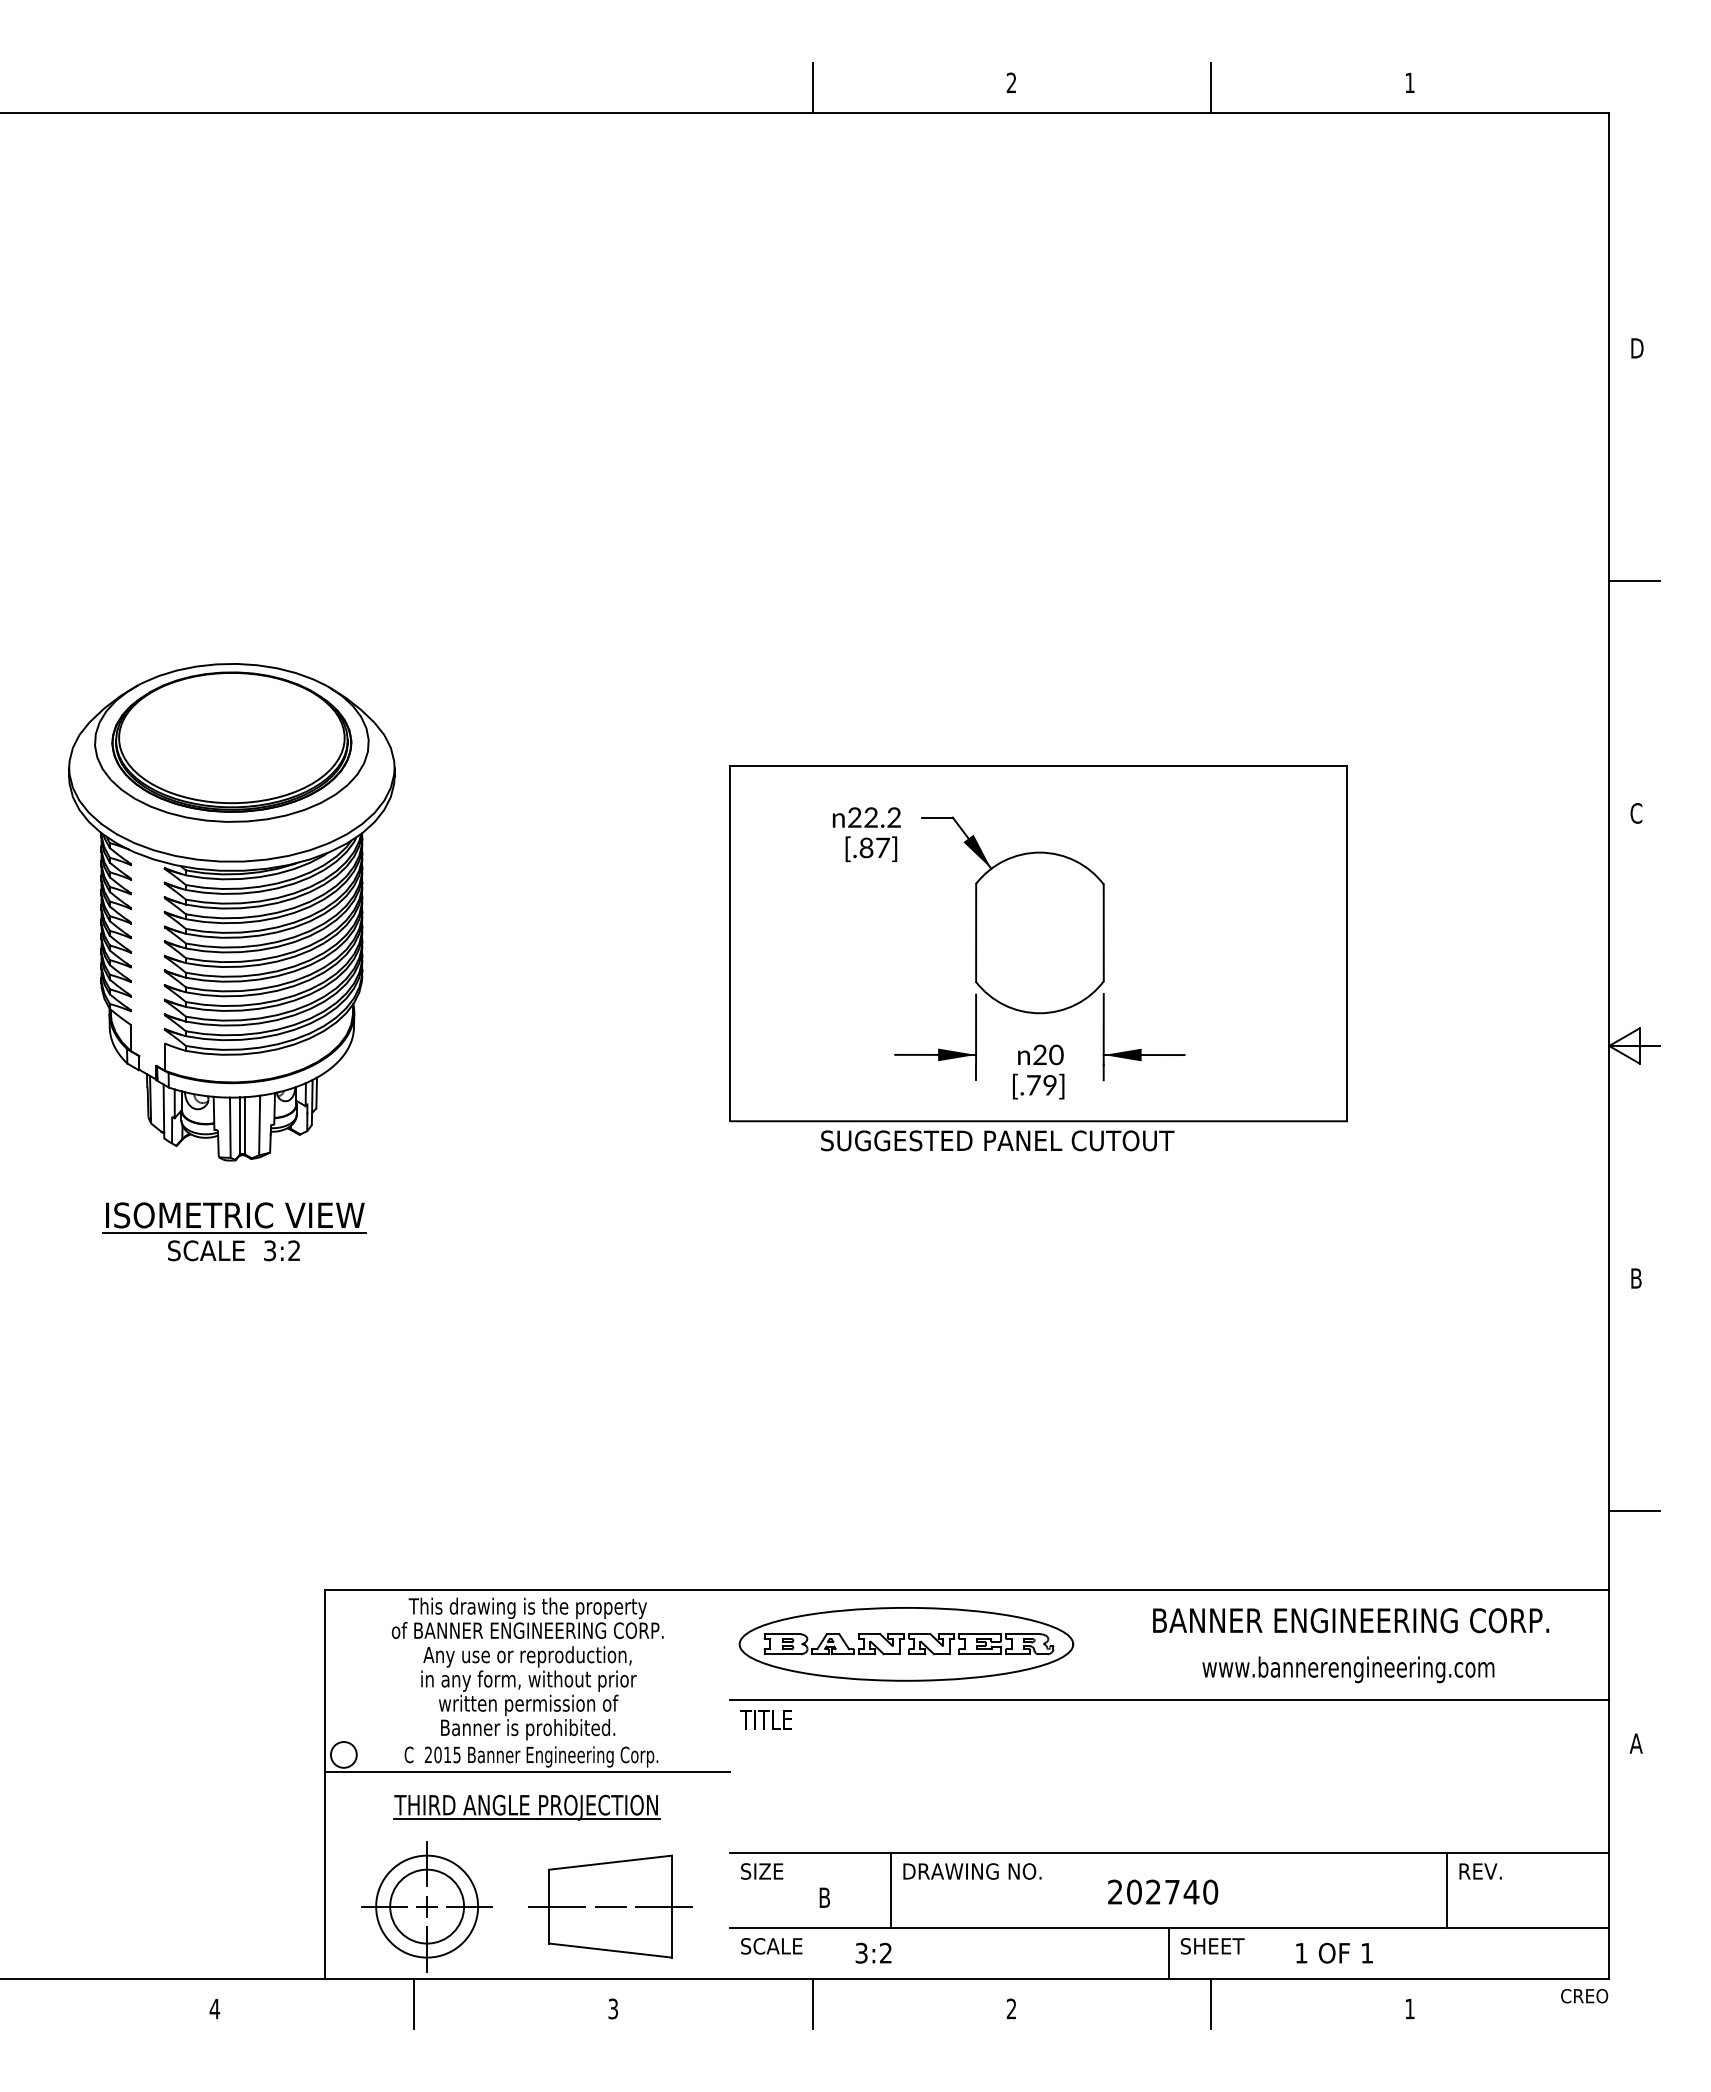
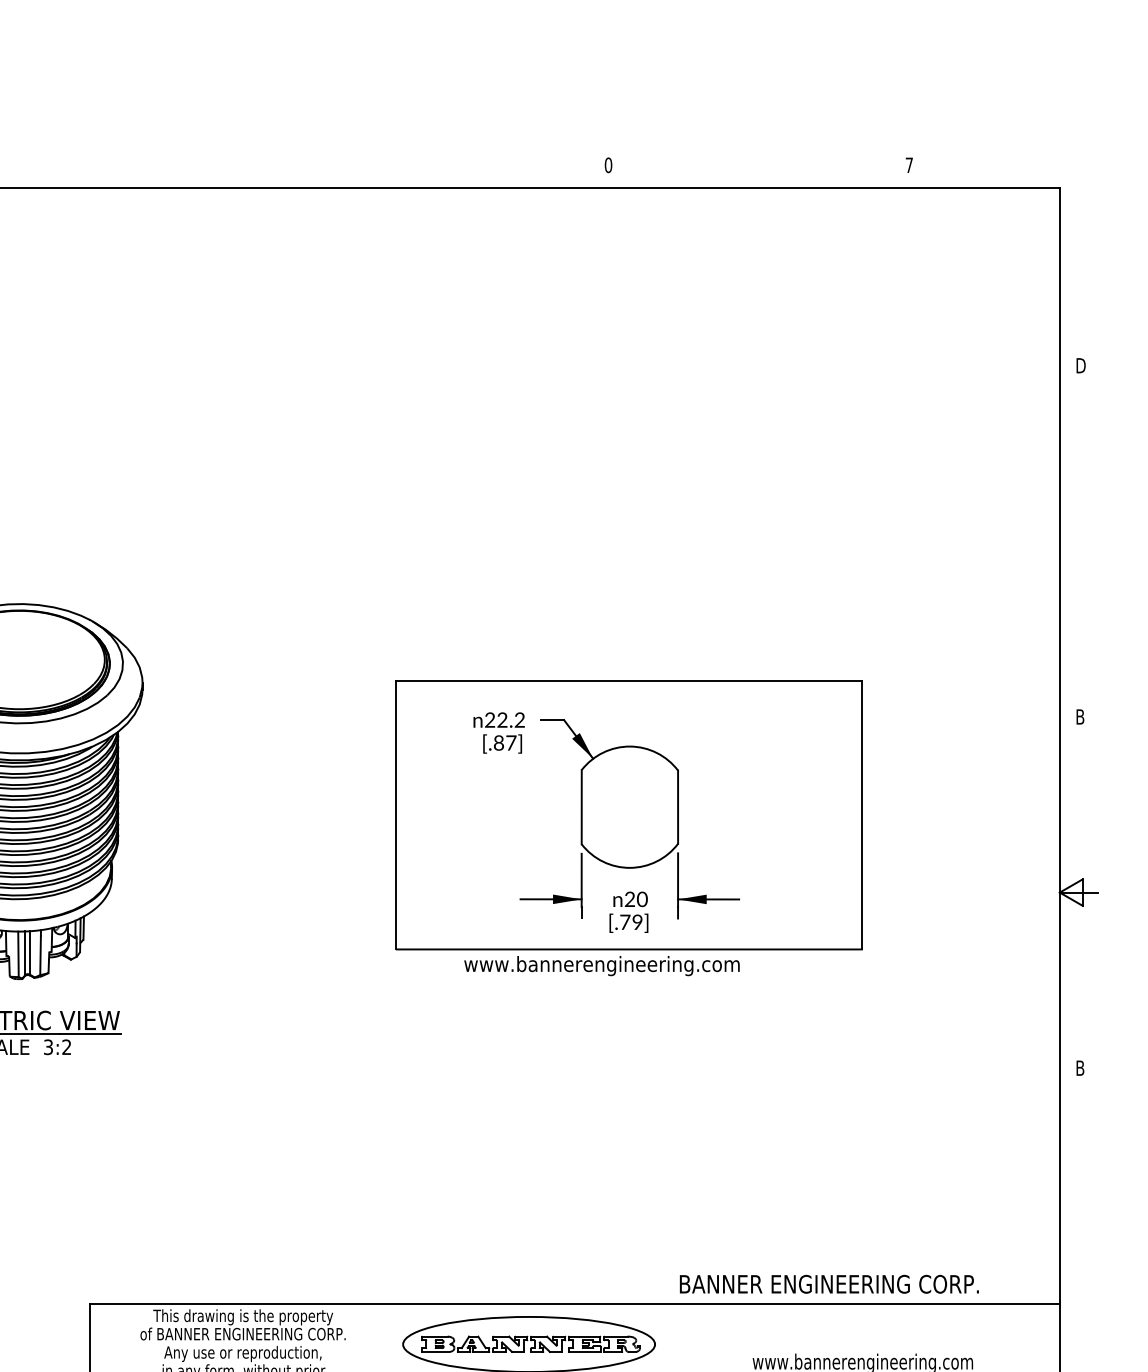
text: (1011, 82) -> (608, 164), 2 -> 0
text: (1409, 82) -> (908, 164), 1 -> 7
line: (812, 87) -> (458, 168), removed
line: (1210, 87) -> (758, 168), removed
line: (1634, 580) -> (1078, 541), removed
text: (1636, 813) -> (1080, 717), C -> B
text: (1002, 1142) -> (601, 965), SUGGESTED PANEL CUTOUT -> www.bannerengineering.com
line: (1634, 1511) -> (1078, 1244), removed
text: (1351, 1620) -> (829, 1284), moved

